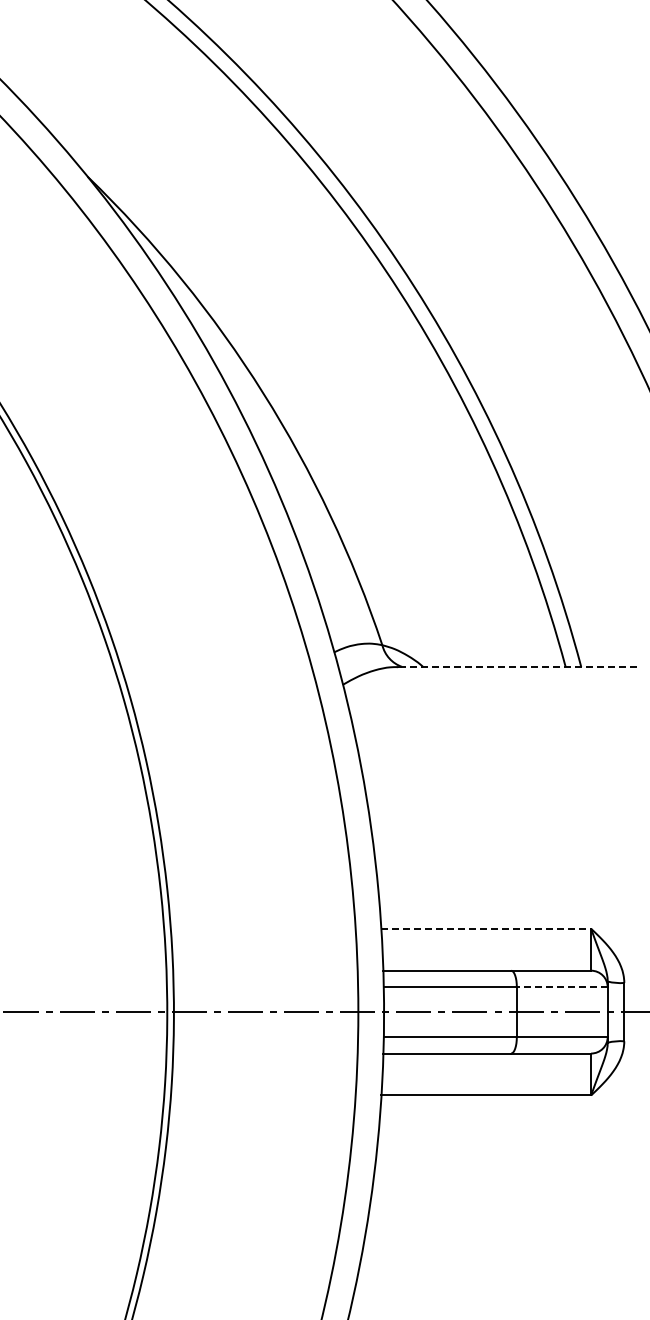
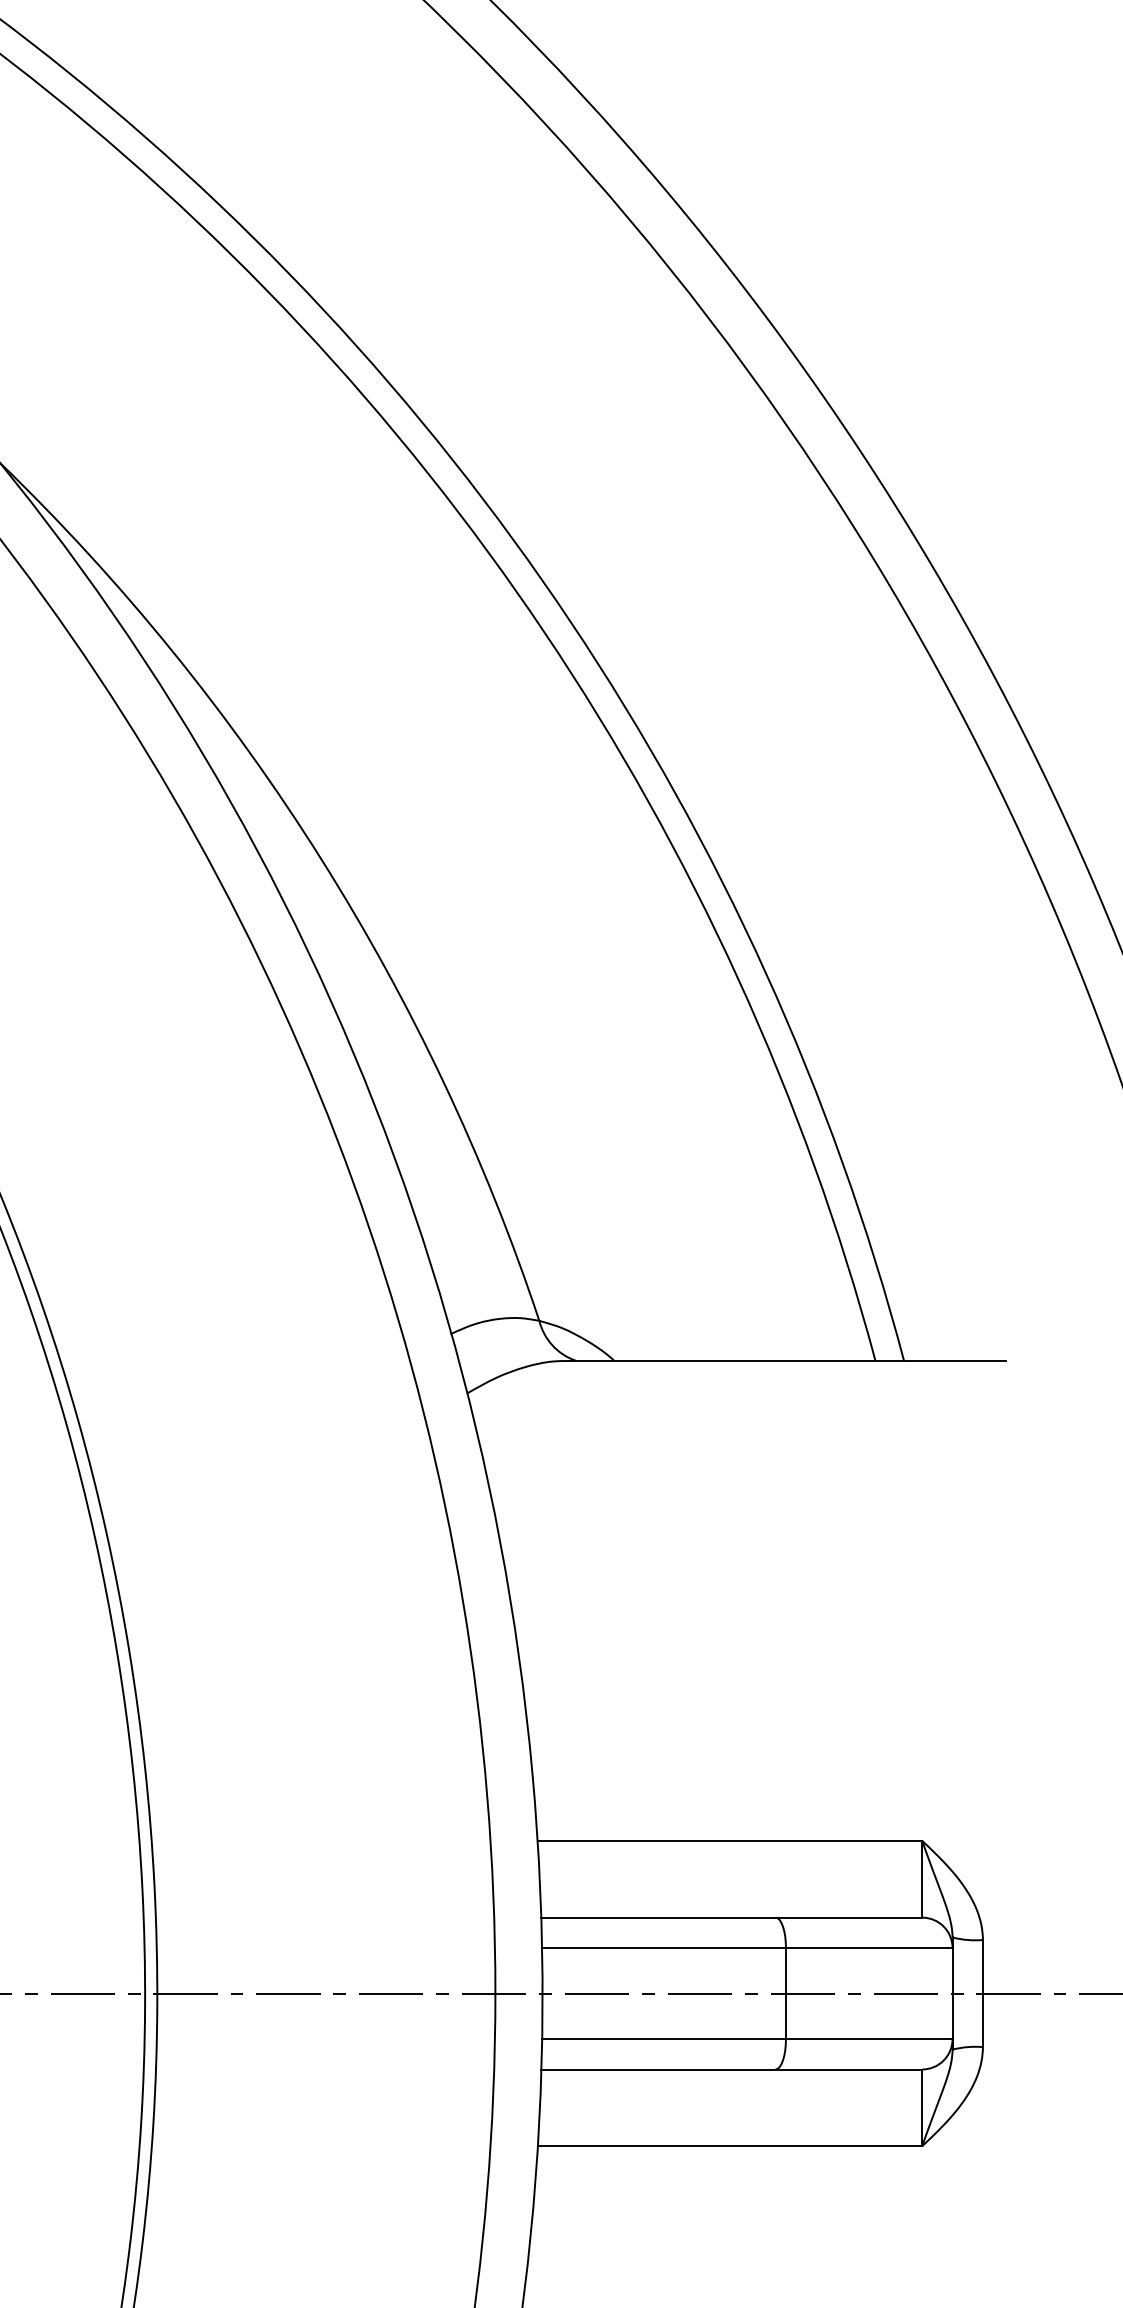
line: (516, 666) -> (785, 1359), dashed -> solid
line: (486, 928) -> (730, 1840), dashed -> solid
line: (561, 987) -> (867, 1948), dashed -> solid

